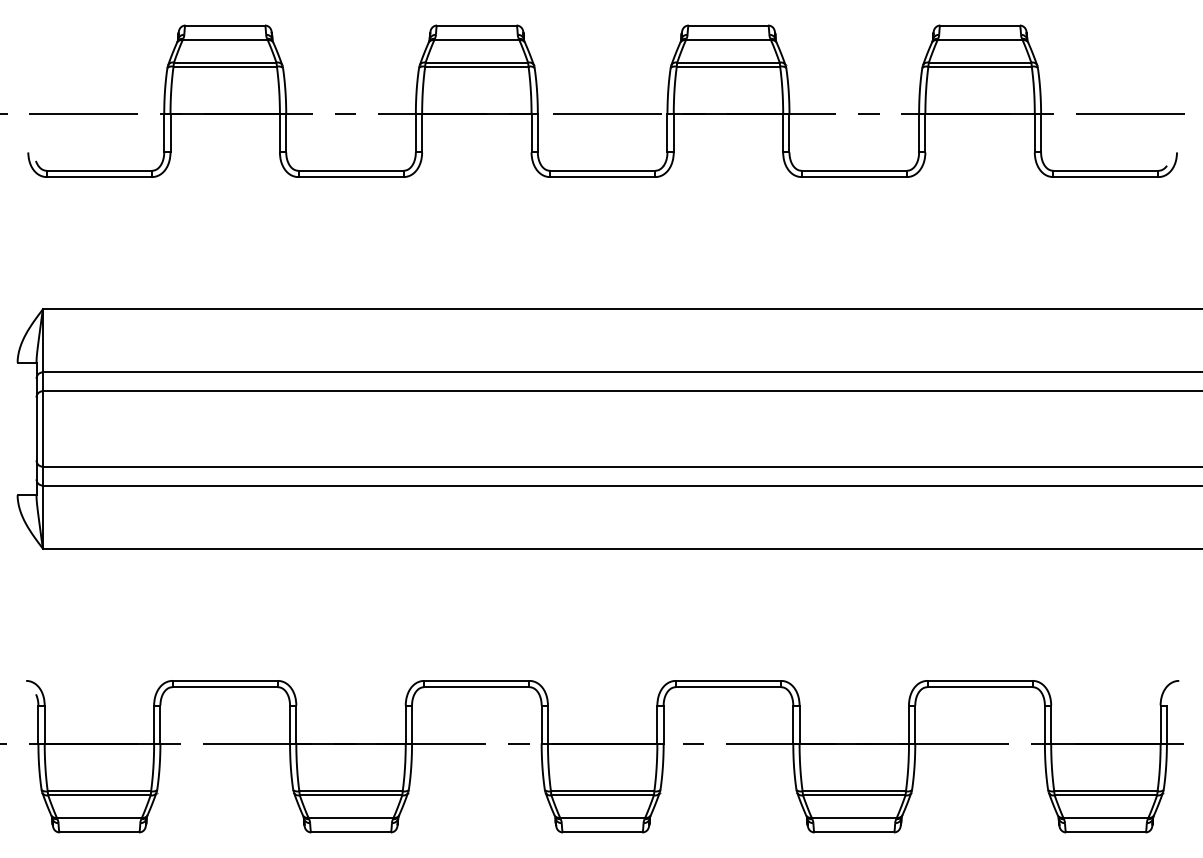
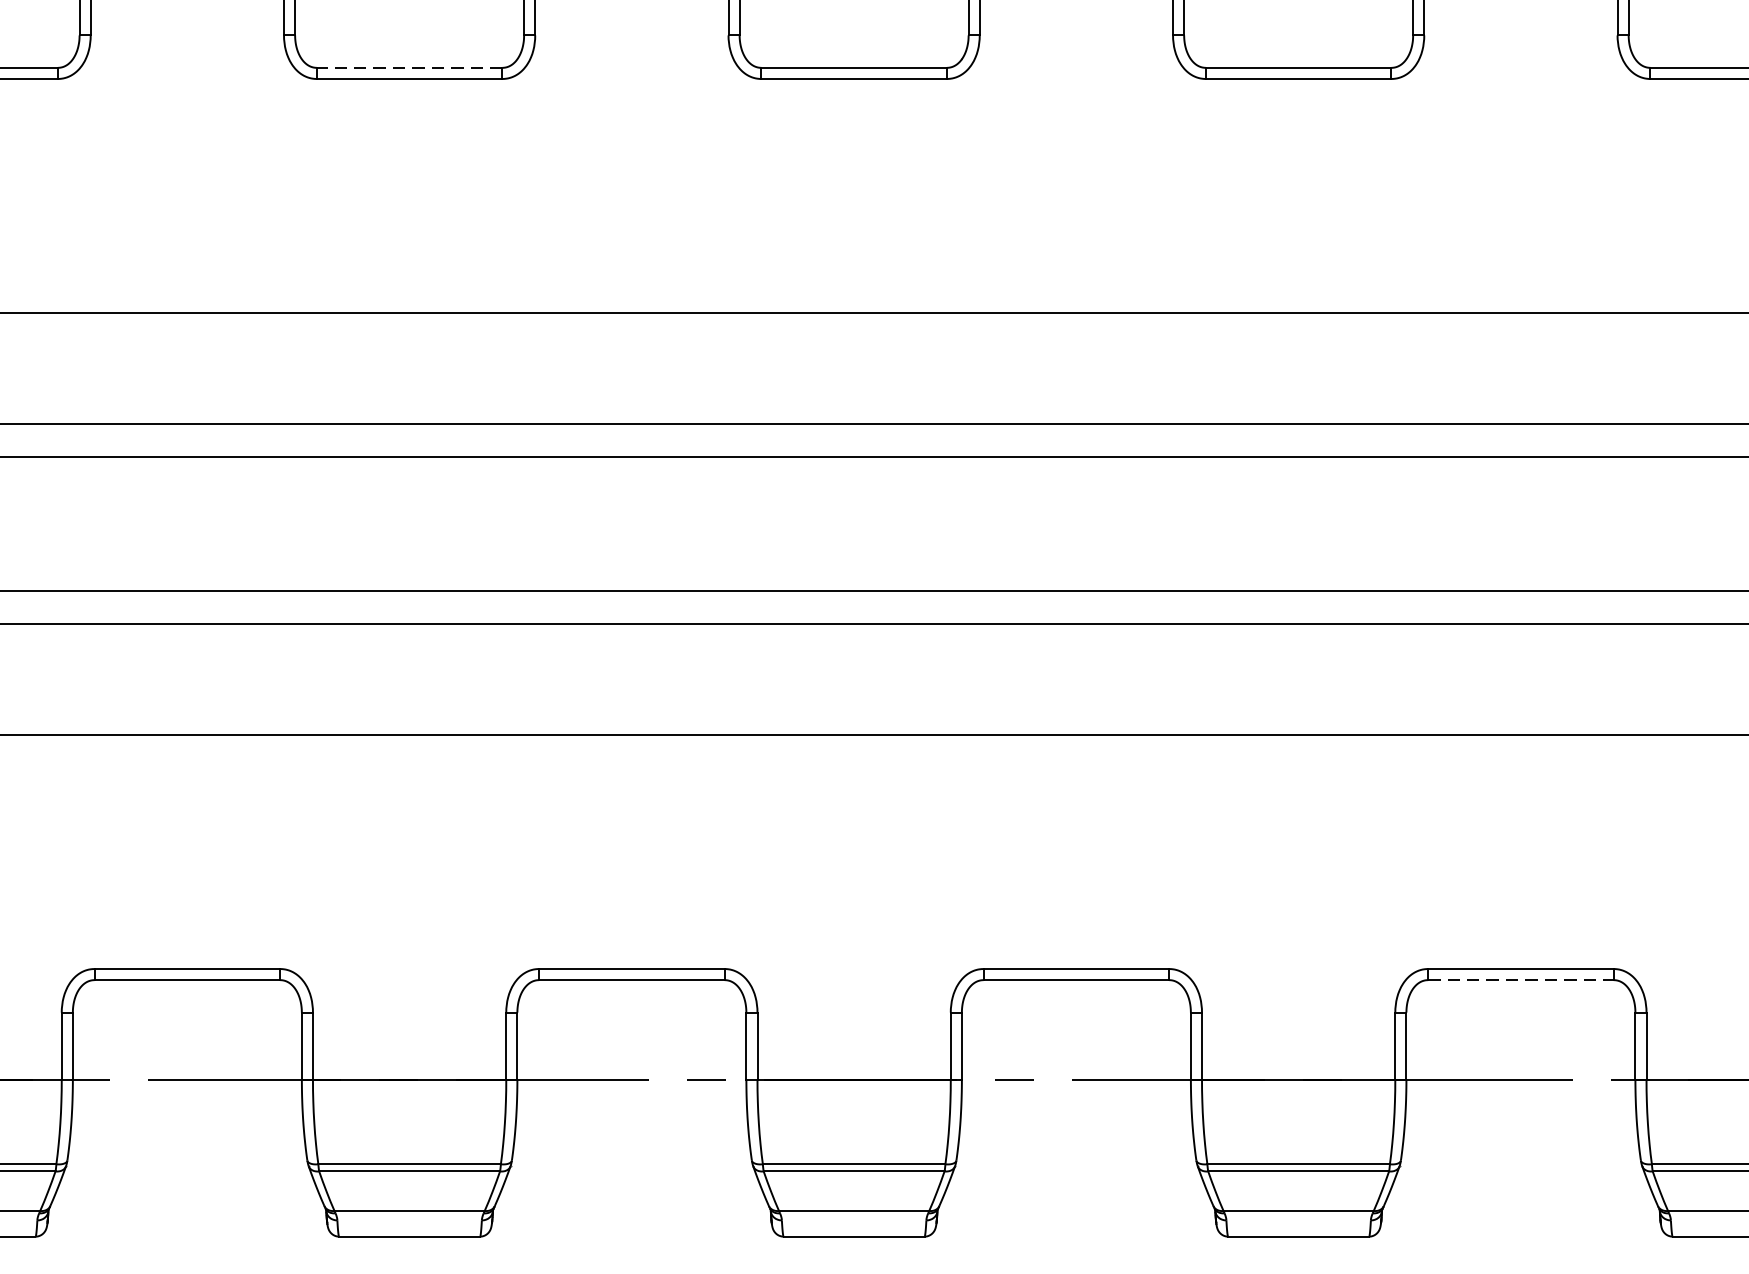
line: (351, 170) -> (410, 67), solid -> dashed
line: (980, 687) -> (1521, 980), solid -> dashed

